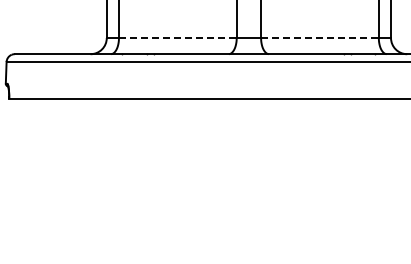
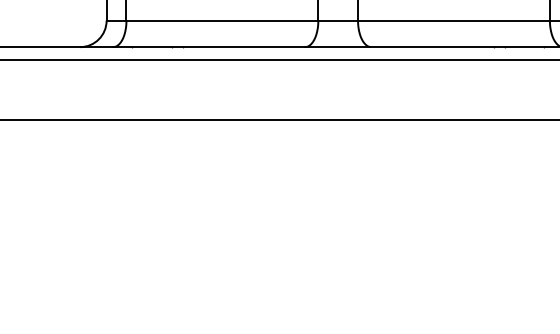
line: (177, 37) -> (221, 19), dashed -> solid
line: (319, 37) -> (453, 19), dashed -> solid

